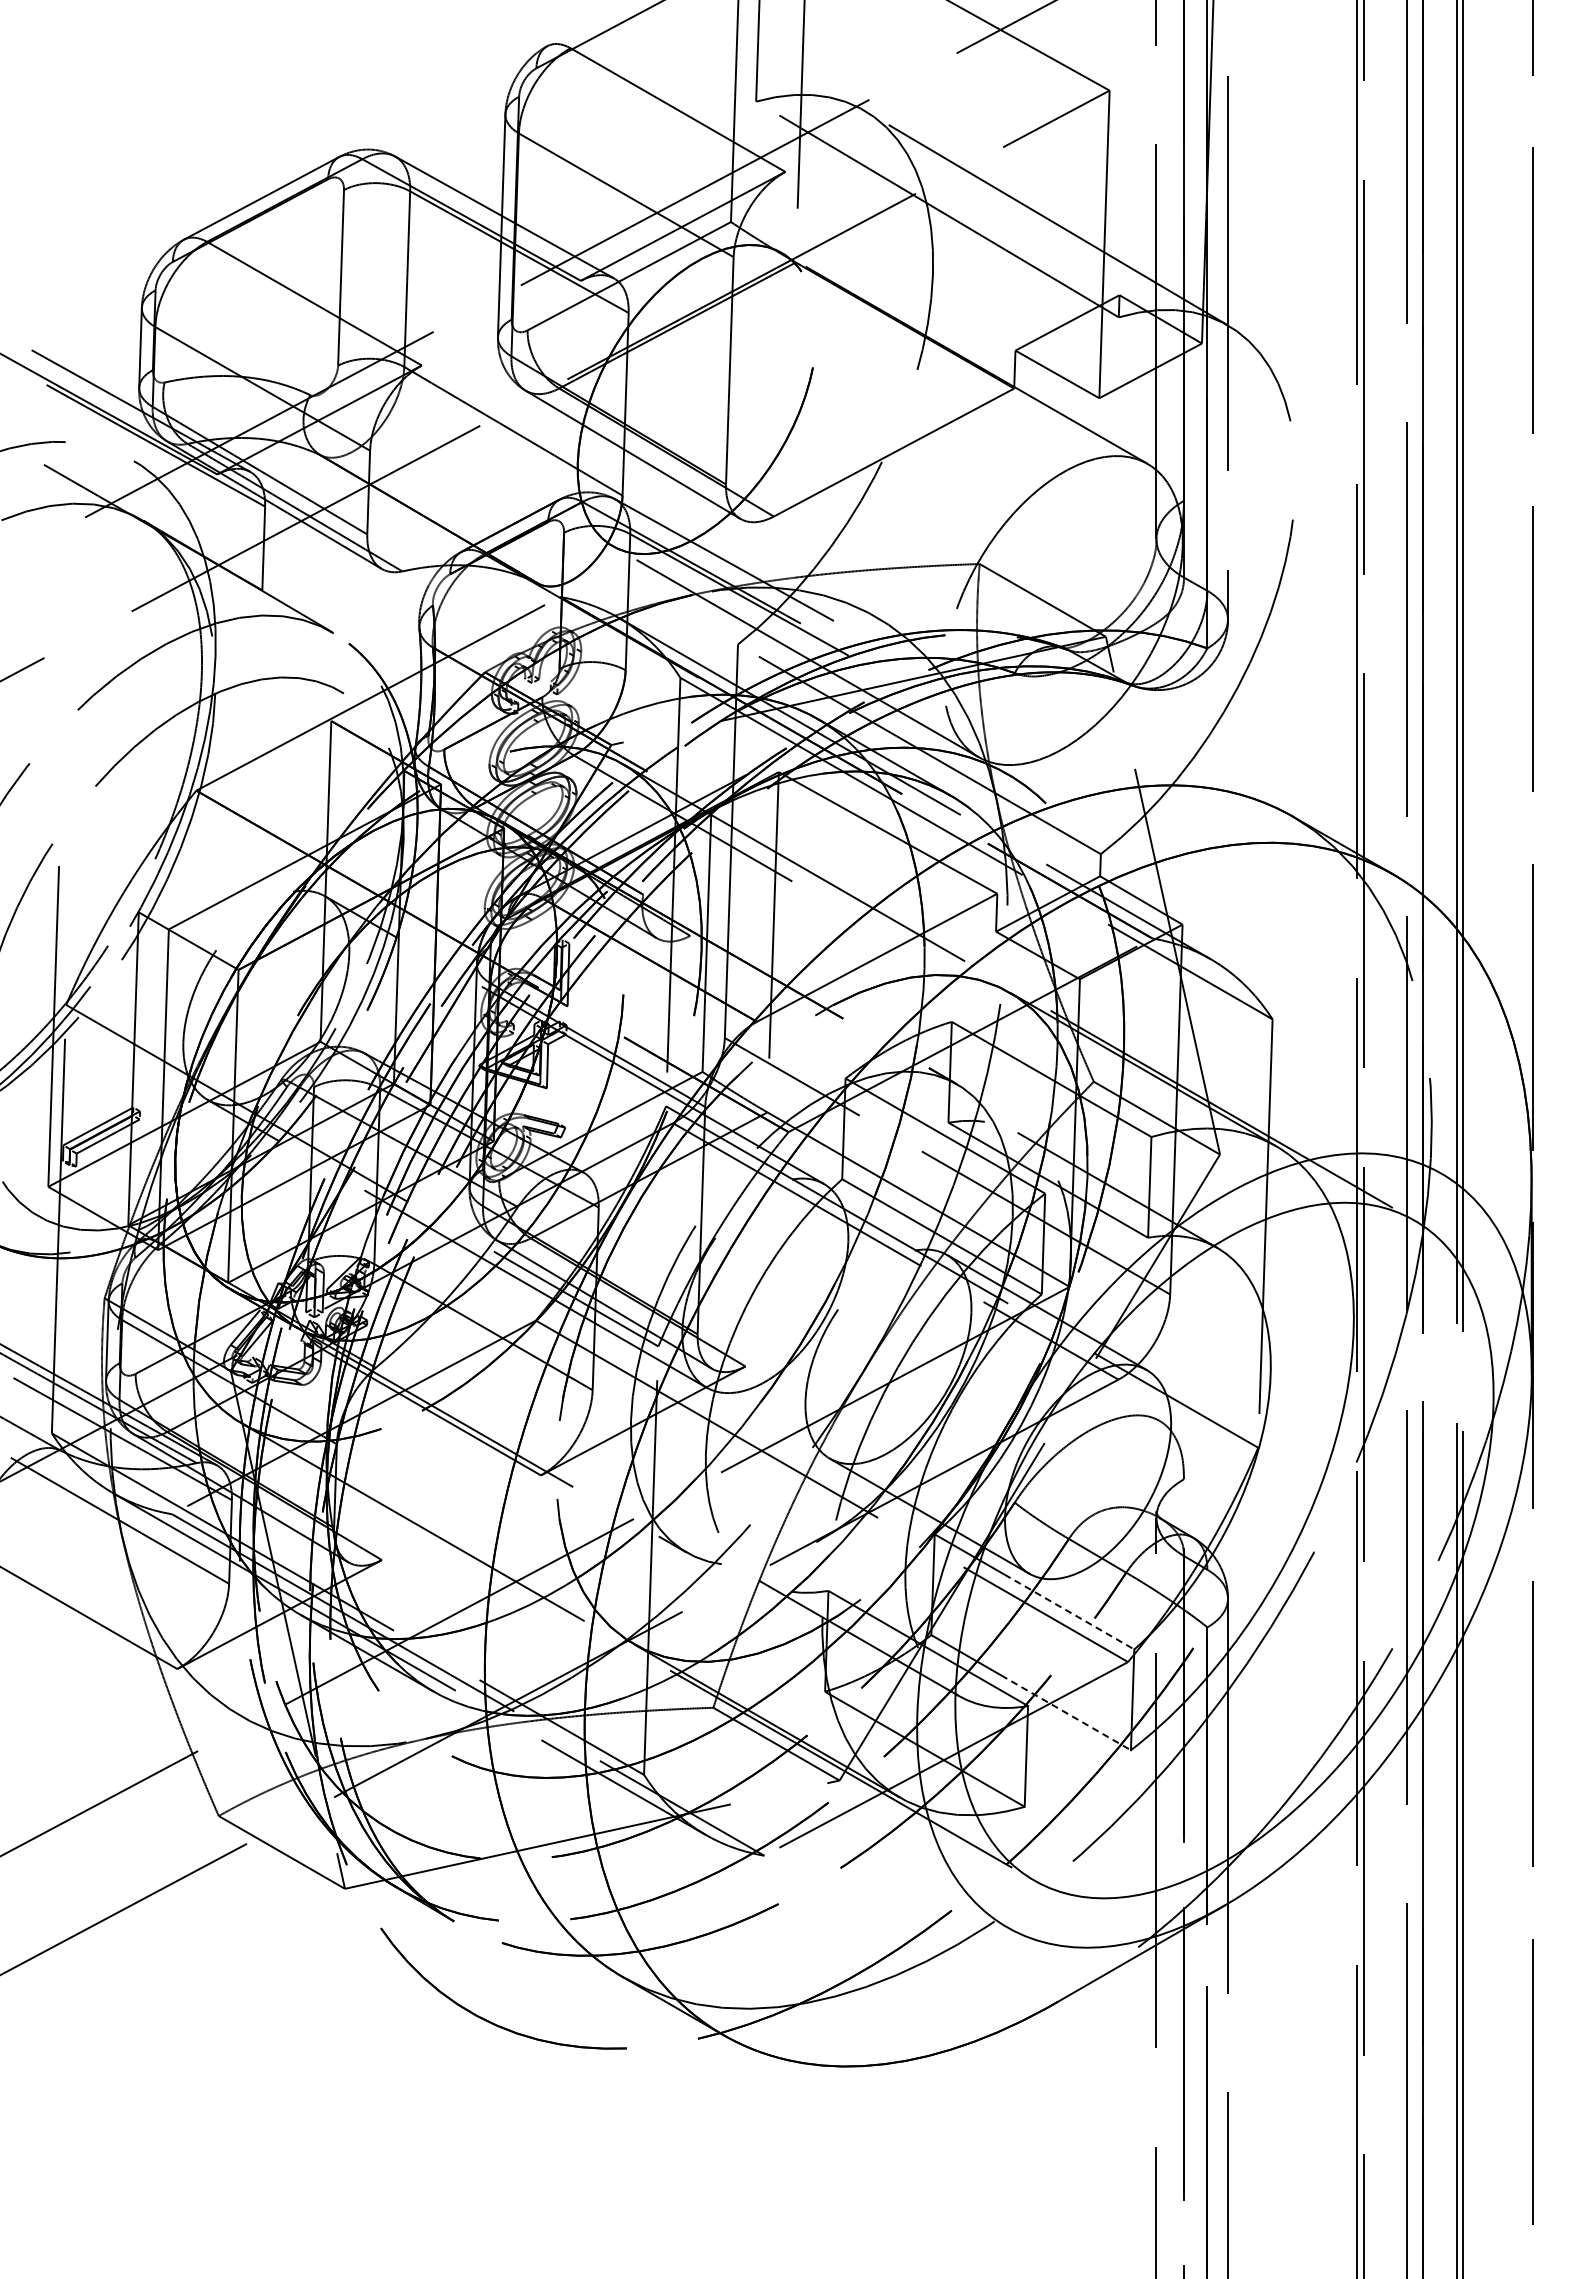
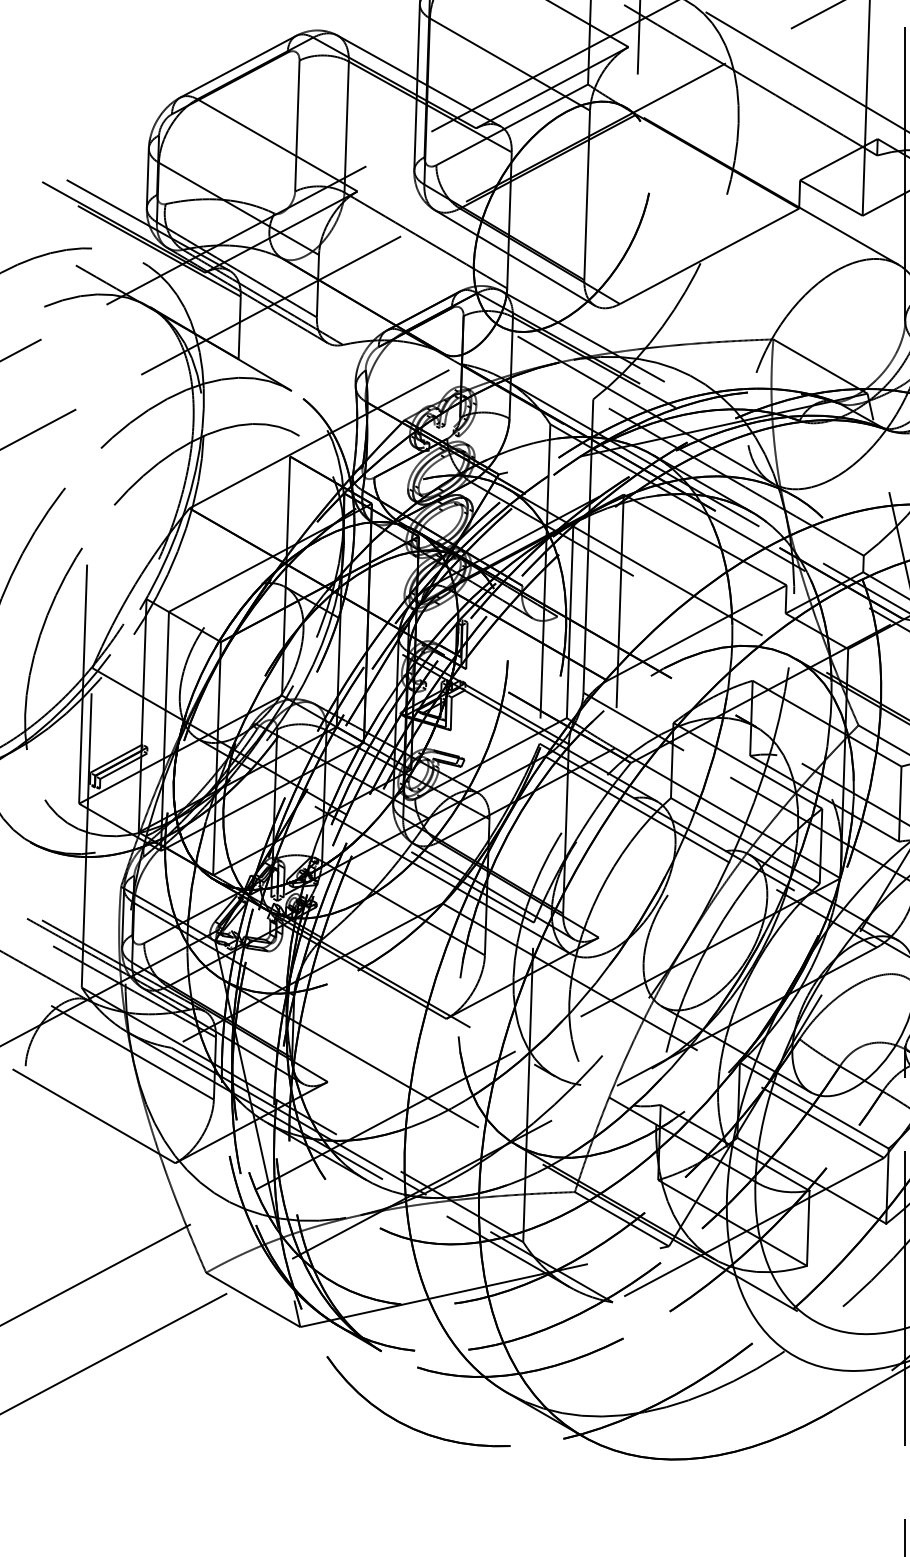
line: (1069, 1612) -> (840, 1121), dashed -> solid
line: (1066, 1712) -> (838, 1195), dashed -> solid

